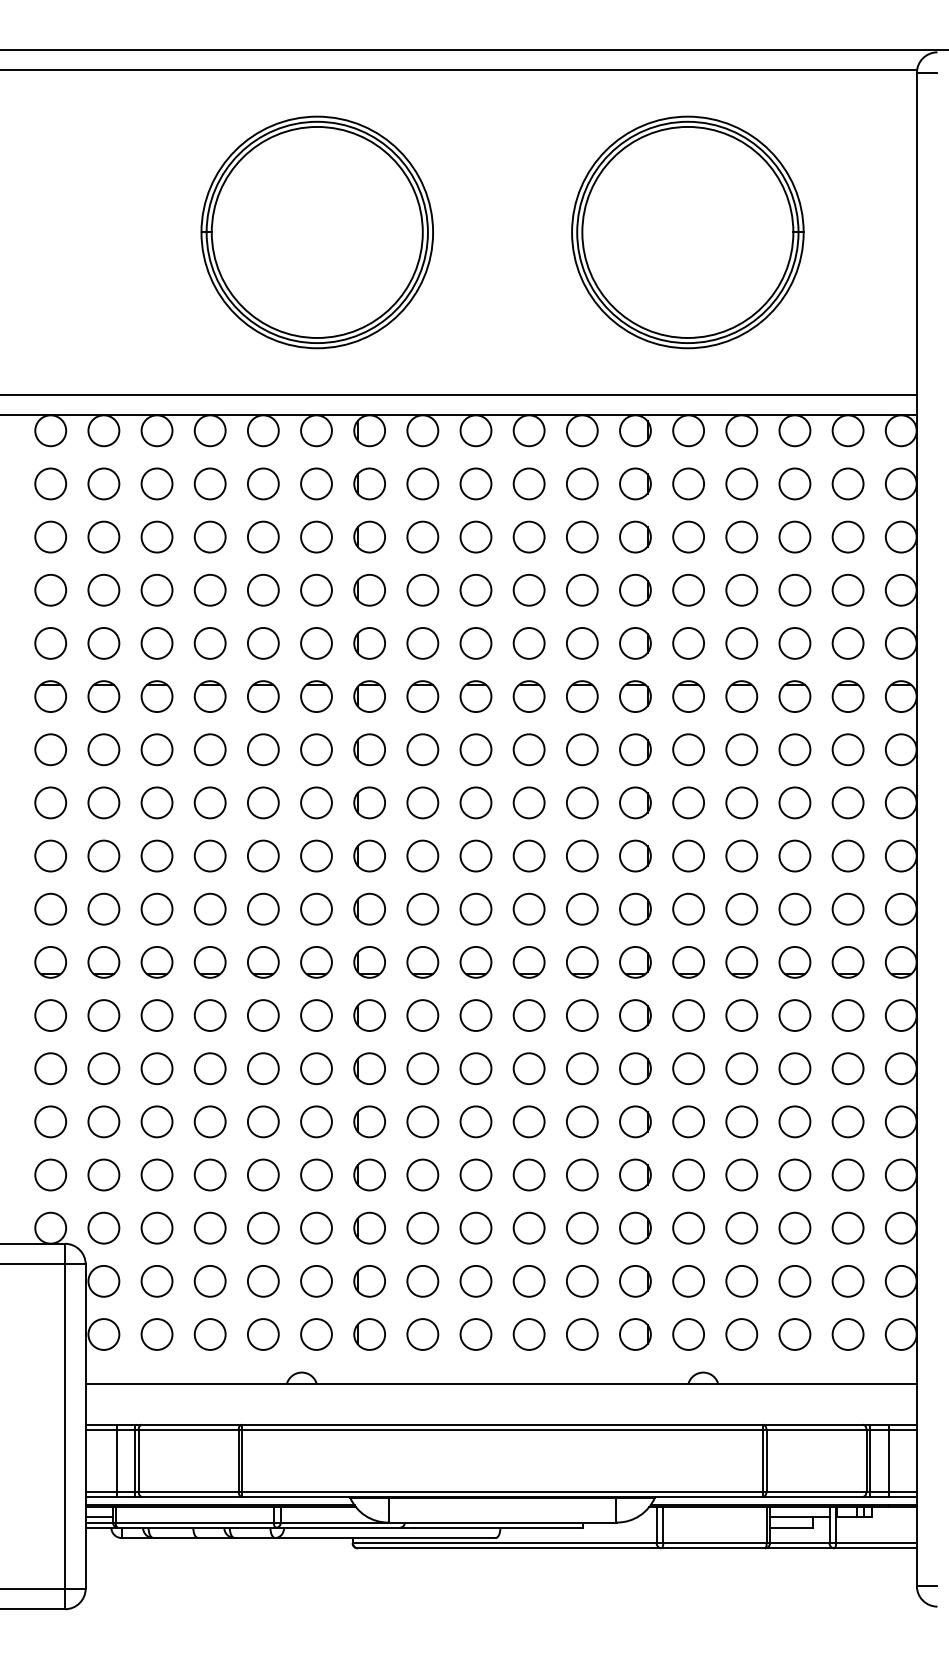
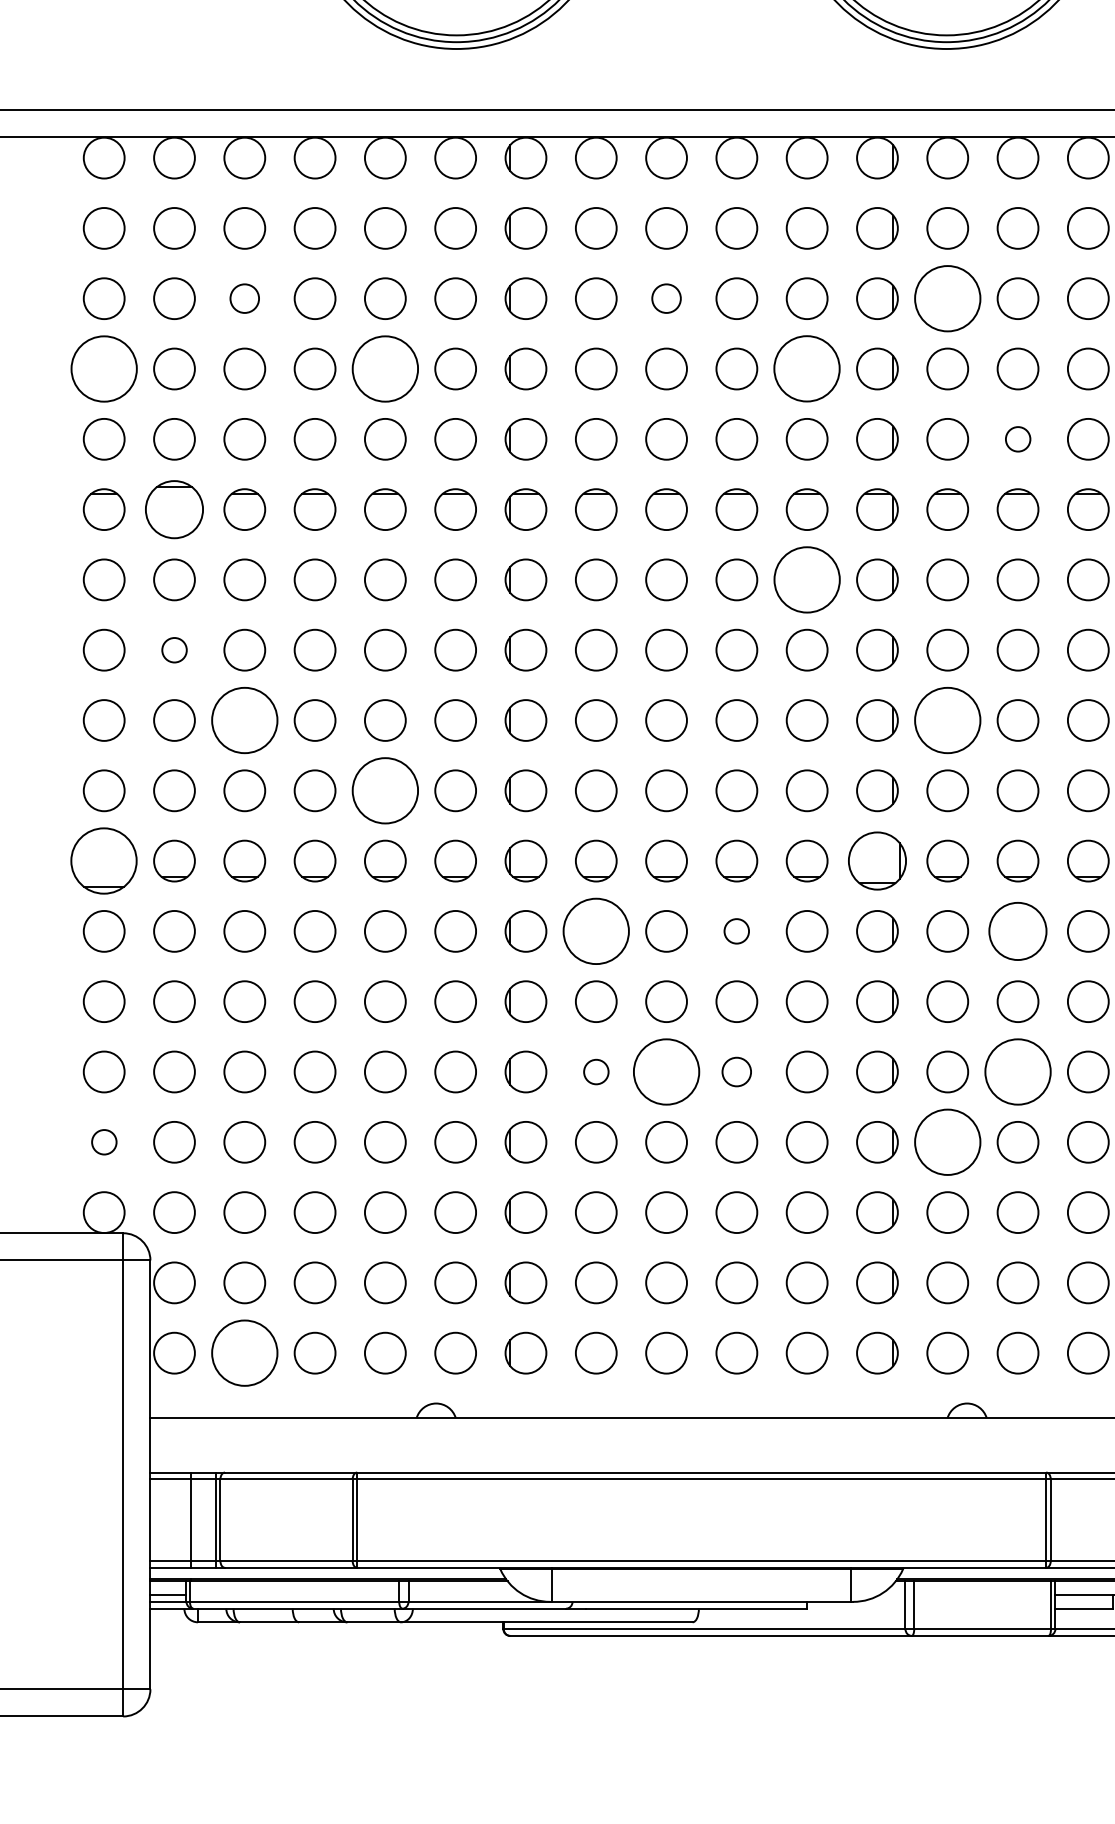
circle: (156, 536) -> (244, 297), size x0.7
circle: (475, 536) -> (665, 297), size x0.7
circle: (688, 536) -> (947, 297), size x1.6
circle: (50, 589) -> (103, 367), size x1.6
circle: (262, 589) -> (384, 367), size x1.6
circle: (582, 590) -> (807, 369), size x1.6
circle: (741, 643) -> (1017, 439), size x0.6
part: (103, 696) -> (173, 509), size x1.4
circle: (581, 749) -> (806, 579), size x1.6
circle: (103, 802) -> (173, 649), size x0.6
circle: (156, 855) -> (244, 719), size x1.6
circle: (688, 855) -> (947, 719), size x1.6
circle: (262, 908) -> (384, 789), size x1.6
part: (50, 962) -> (103, 861), size x1.6
part: (635, 962) -> (877, 861), size x1.4
circle: (422, 1015) -> (595, 931), size x1.6
circle: (528, 1015) -> (735, 931), size x0.6
circle: (741, 1015) -> (1017, 931), size x1.4
circle: (422, 1121) -> (595, 1071), size x0.6
circle: (475, 1121) -> (665, 1071), size x1.6
circle: (528, 1121) -> (735, 1071), size x0.7
circle: (741, 1121) -> (1017, 1071), size x1.6
circle: (50, 1174) -> (103, 1141), size x0.6
circle: (688, 1174) -> (947, 1141), size x1.6
circle: (156, 1334) -> (244, 1353), size x1.6

